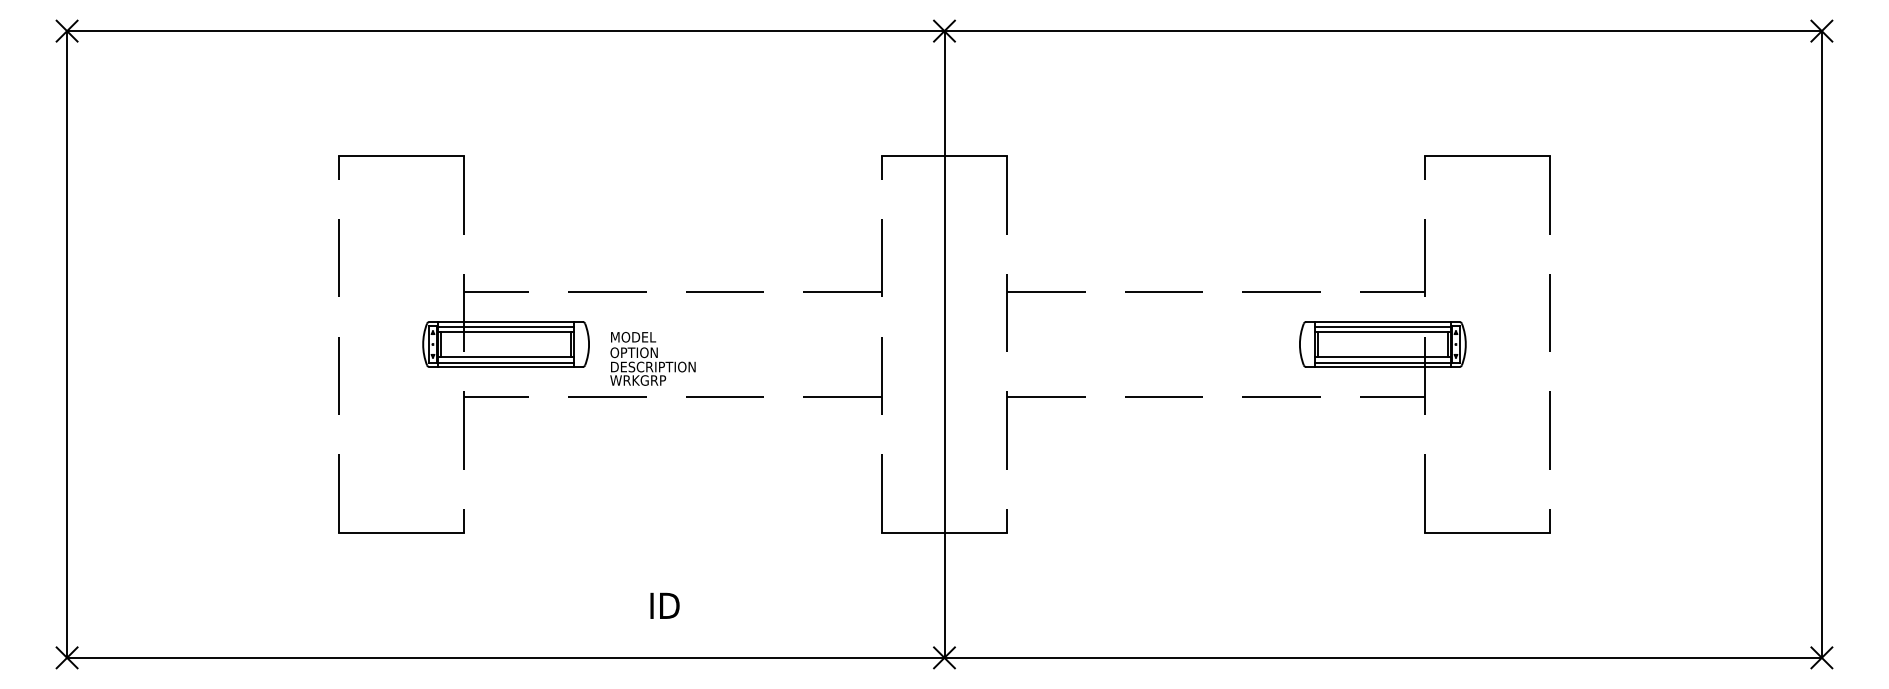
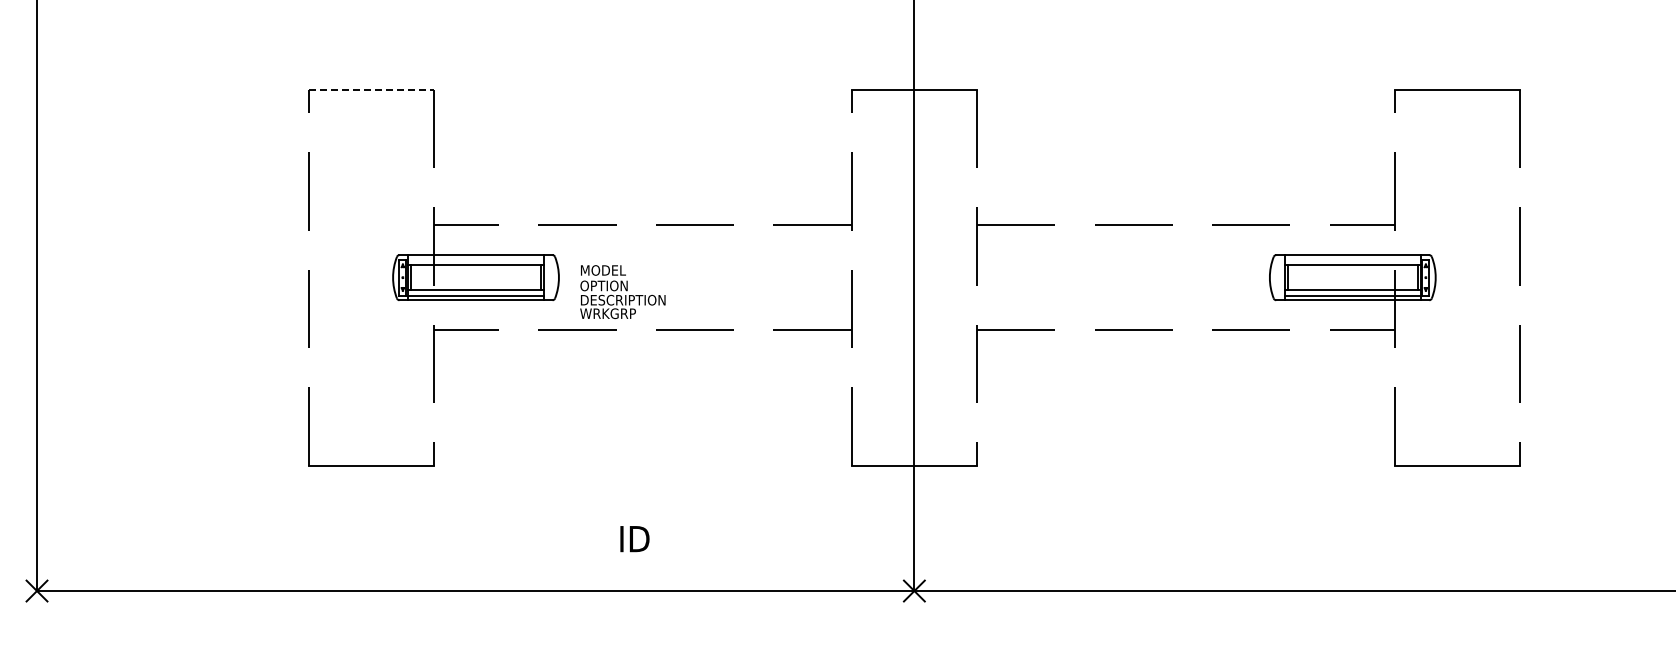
line: (401, 156) -> (371, 89), solid -> dashed
line: (506, 326) -> (476, 259), removed
line: (1382, 326) -> (1352, 259), removed

